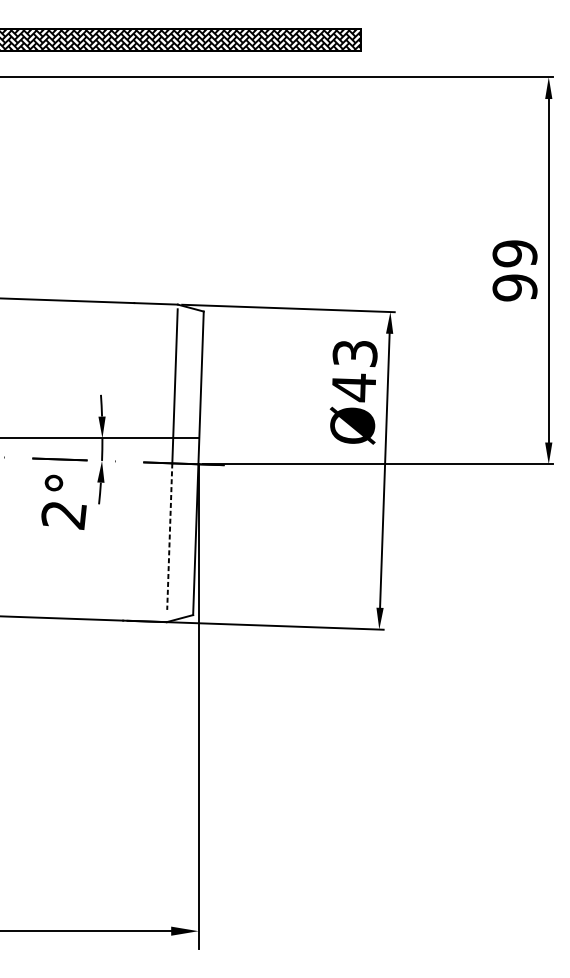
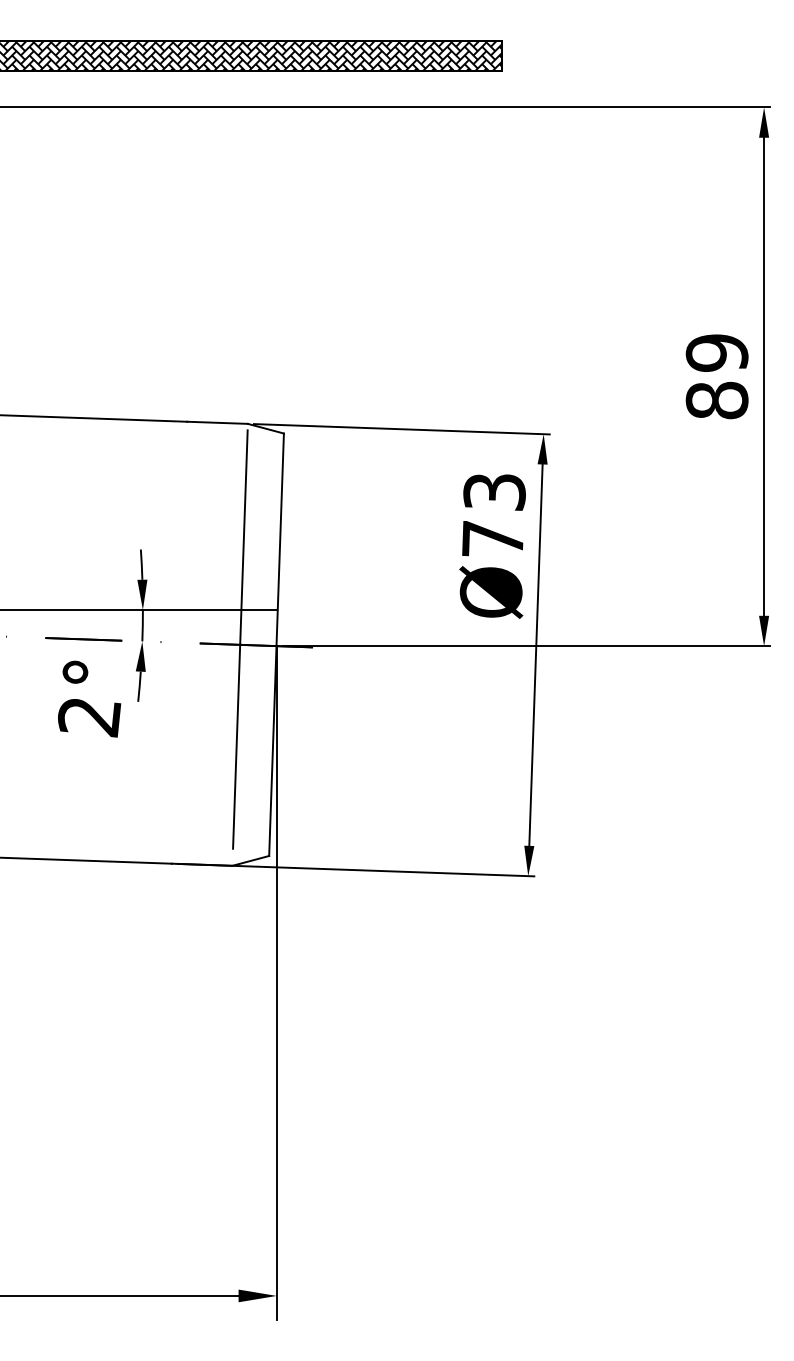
text: (514, 287) -> (716, 400), 99 -> 89
text: (353, 387) -> (492, 539), Ø43 -> Ø73
line: (169, 536) -> (236, 746), dashed -> solid

